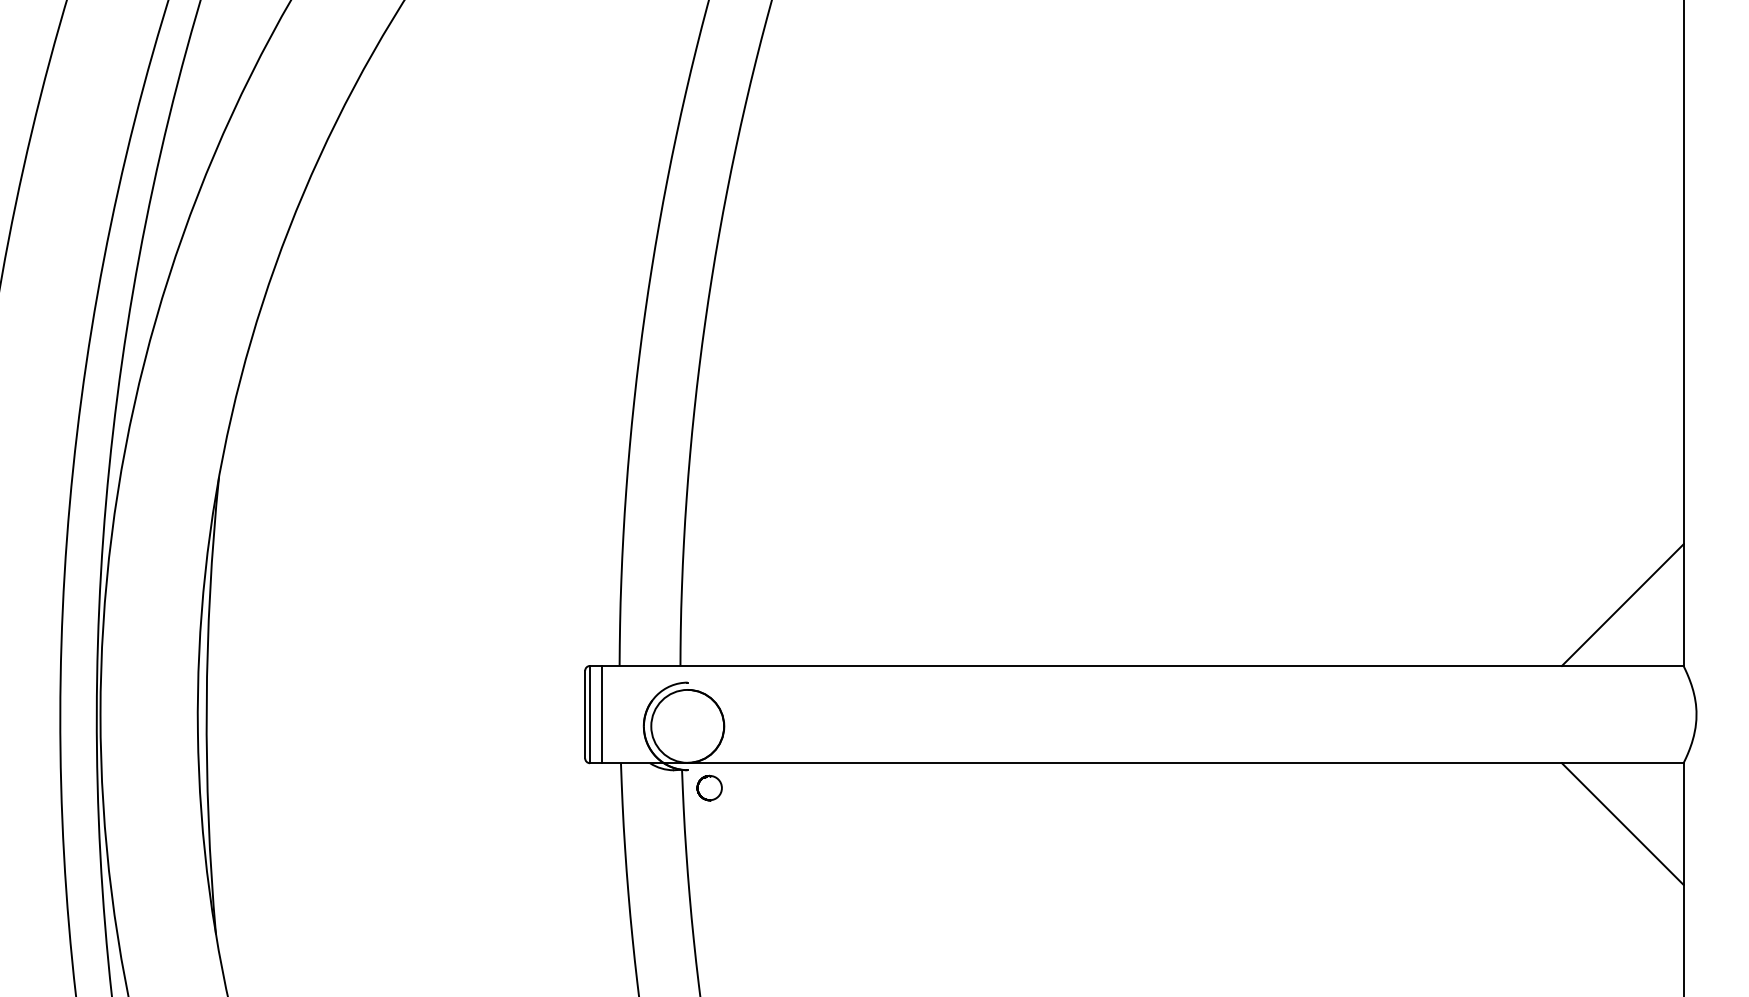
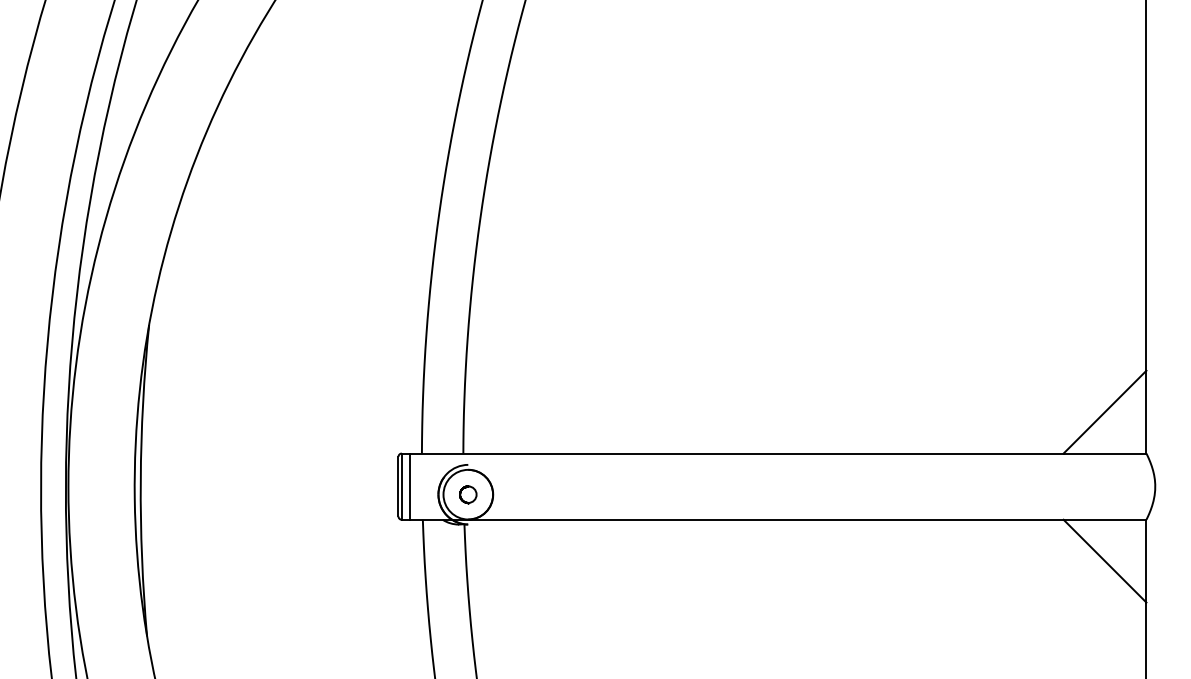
part: (710, 787) -> (468, 494), moved

